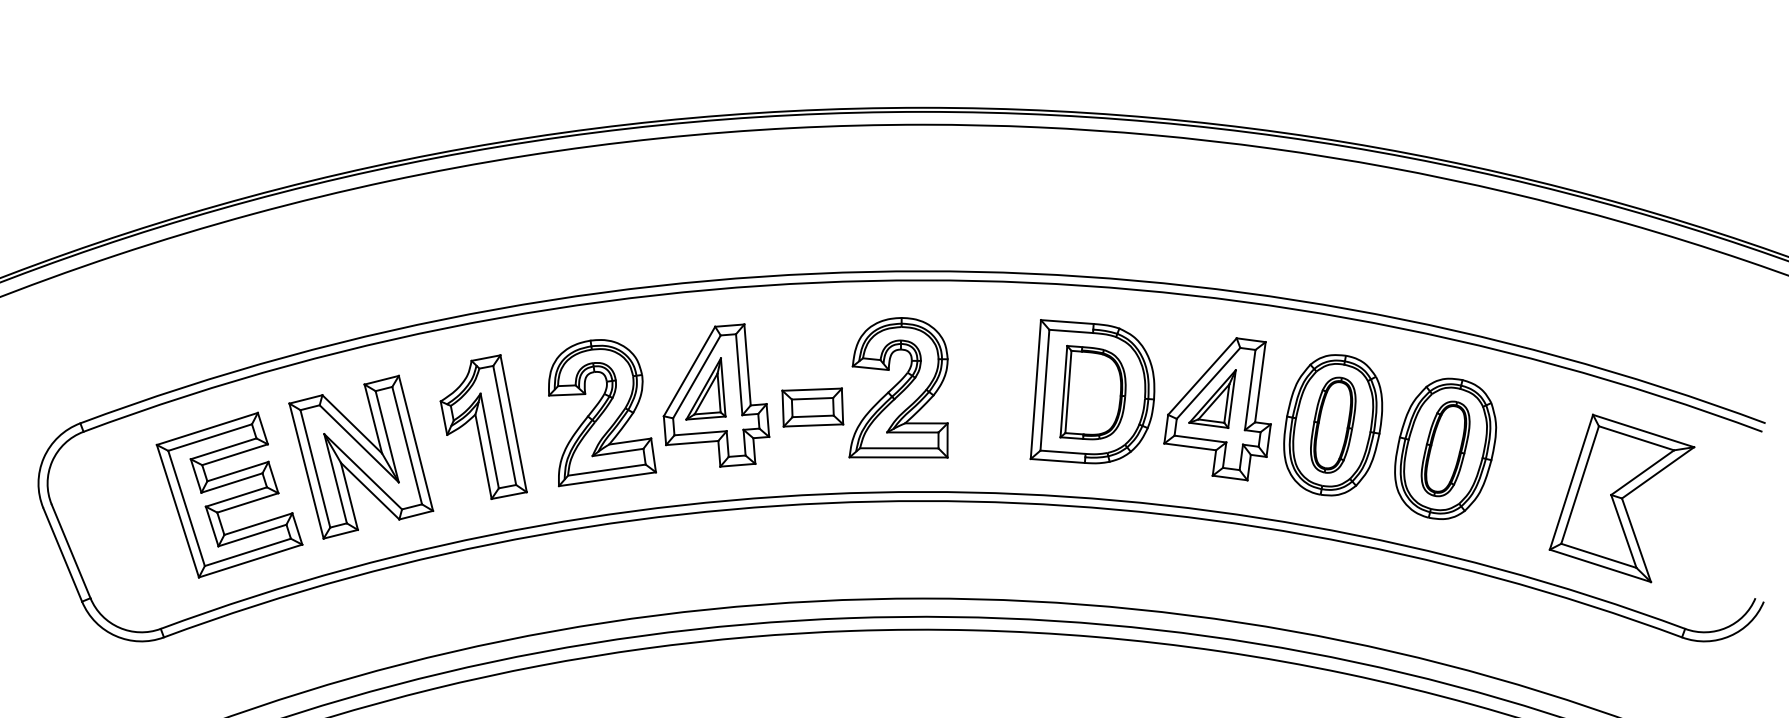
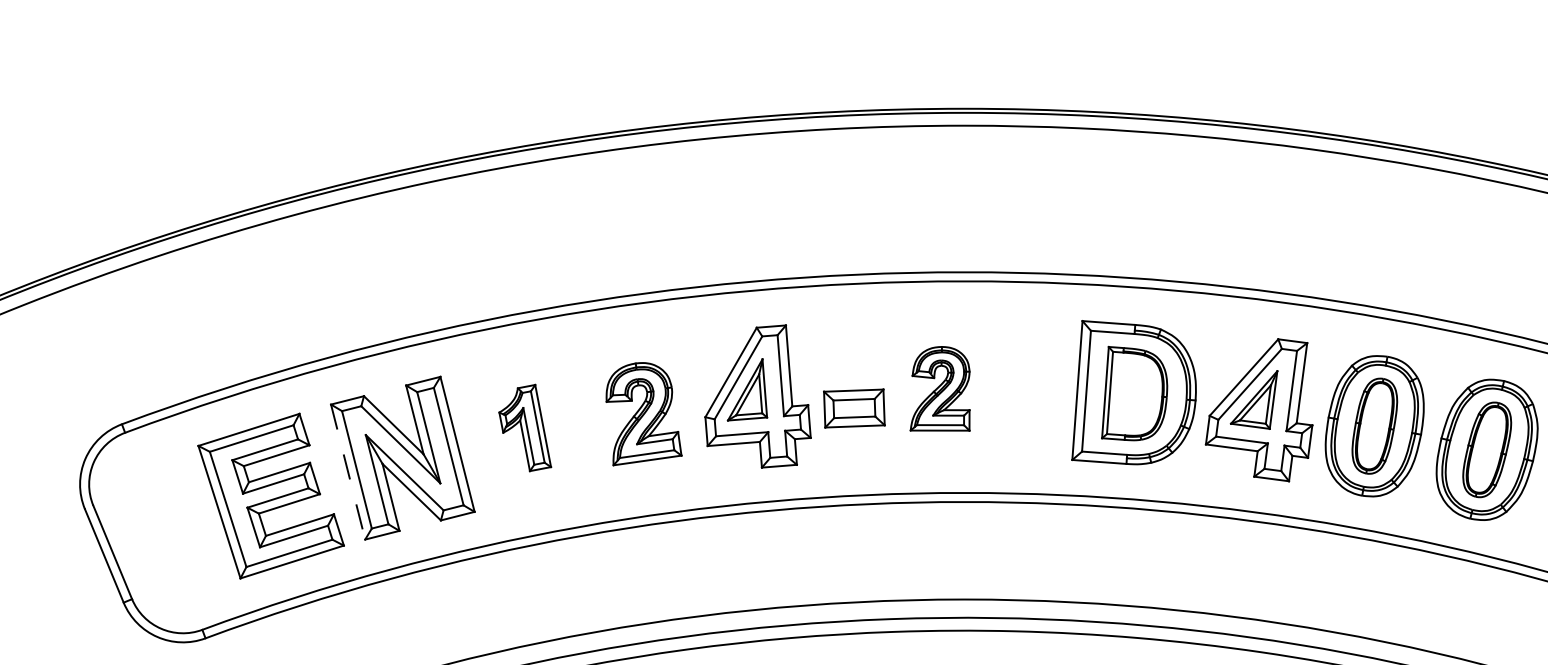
part: (898, 387) -> (940, 388), size x0.6
part: (602, 413) -> (644, 414), size x0.7
part: (483, 426) -> (525, 427), size x0.6
line: (306, 471) -> (348, 472), solid -> dashed

